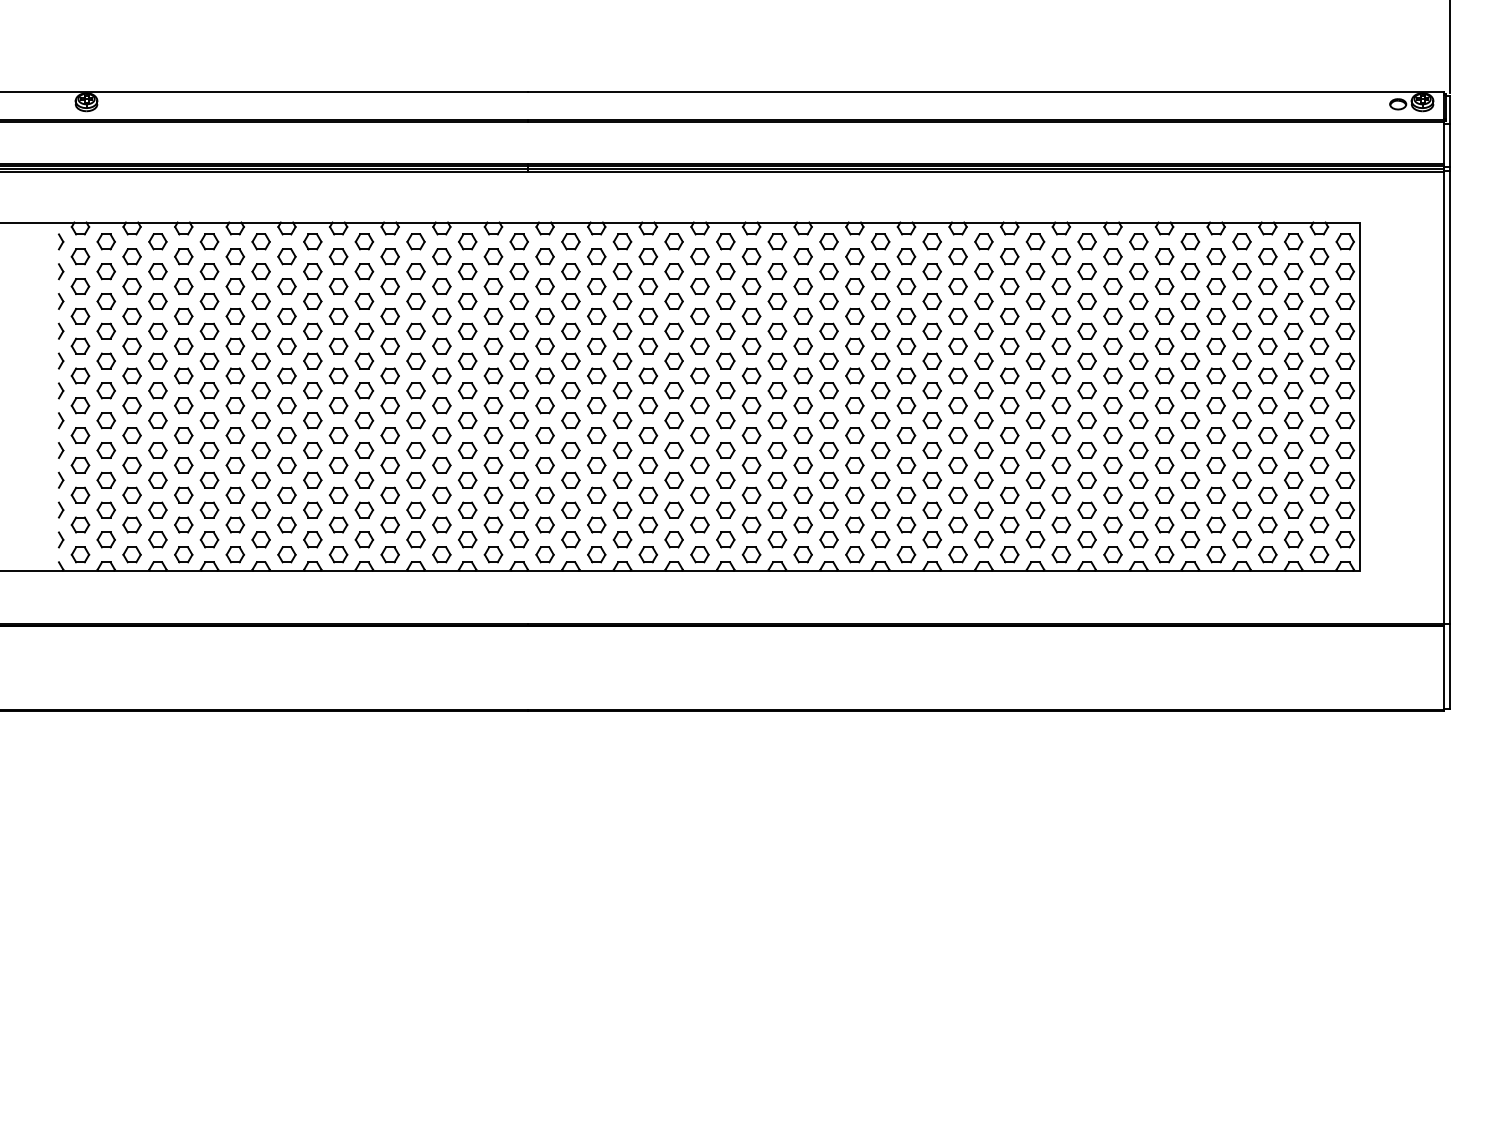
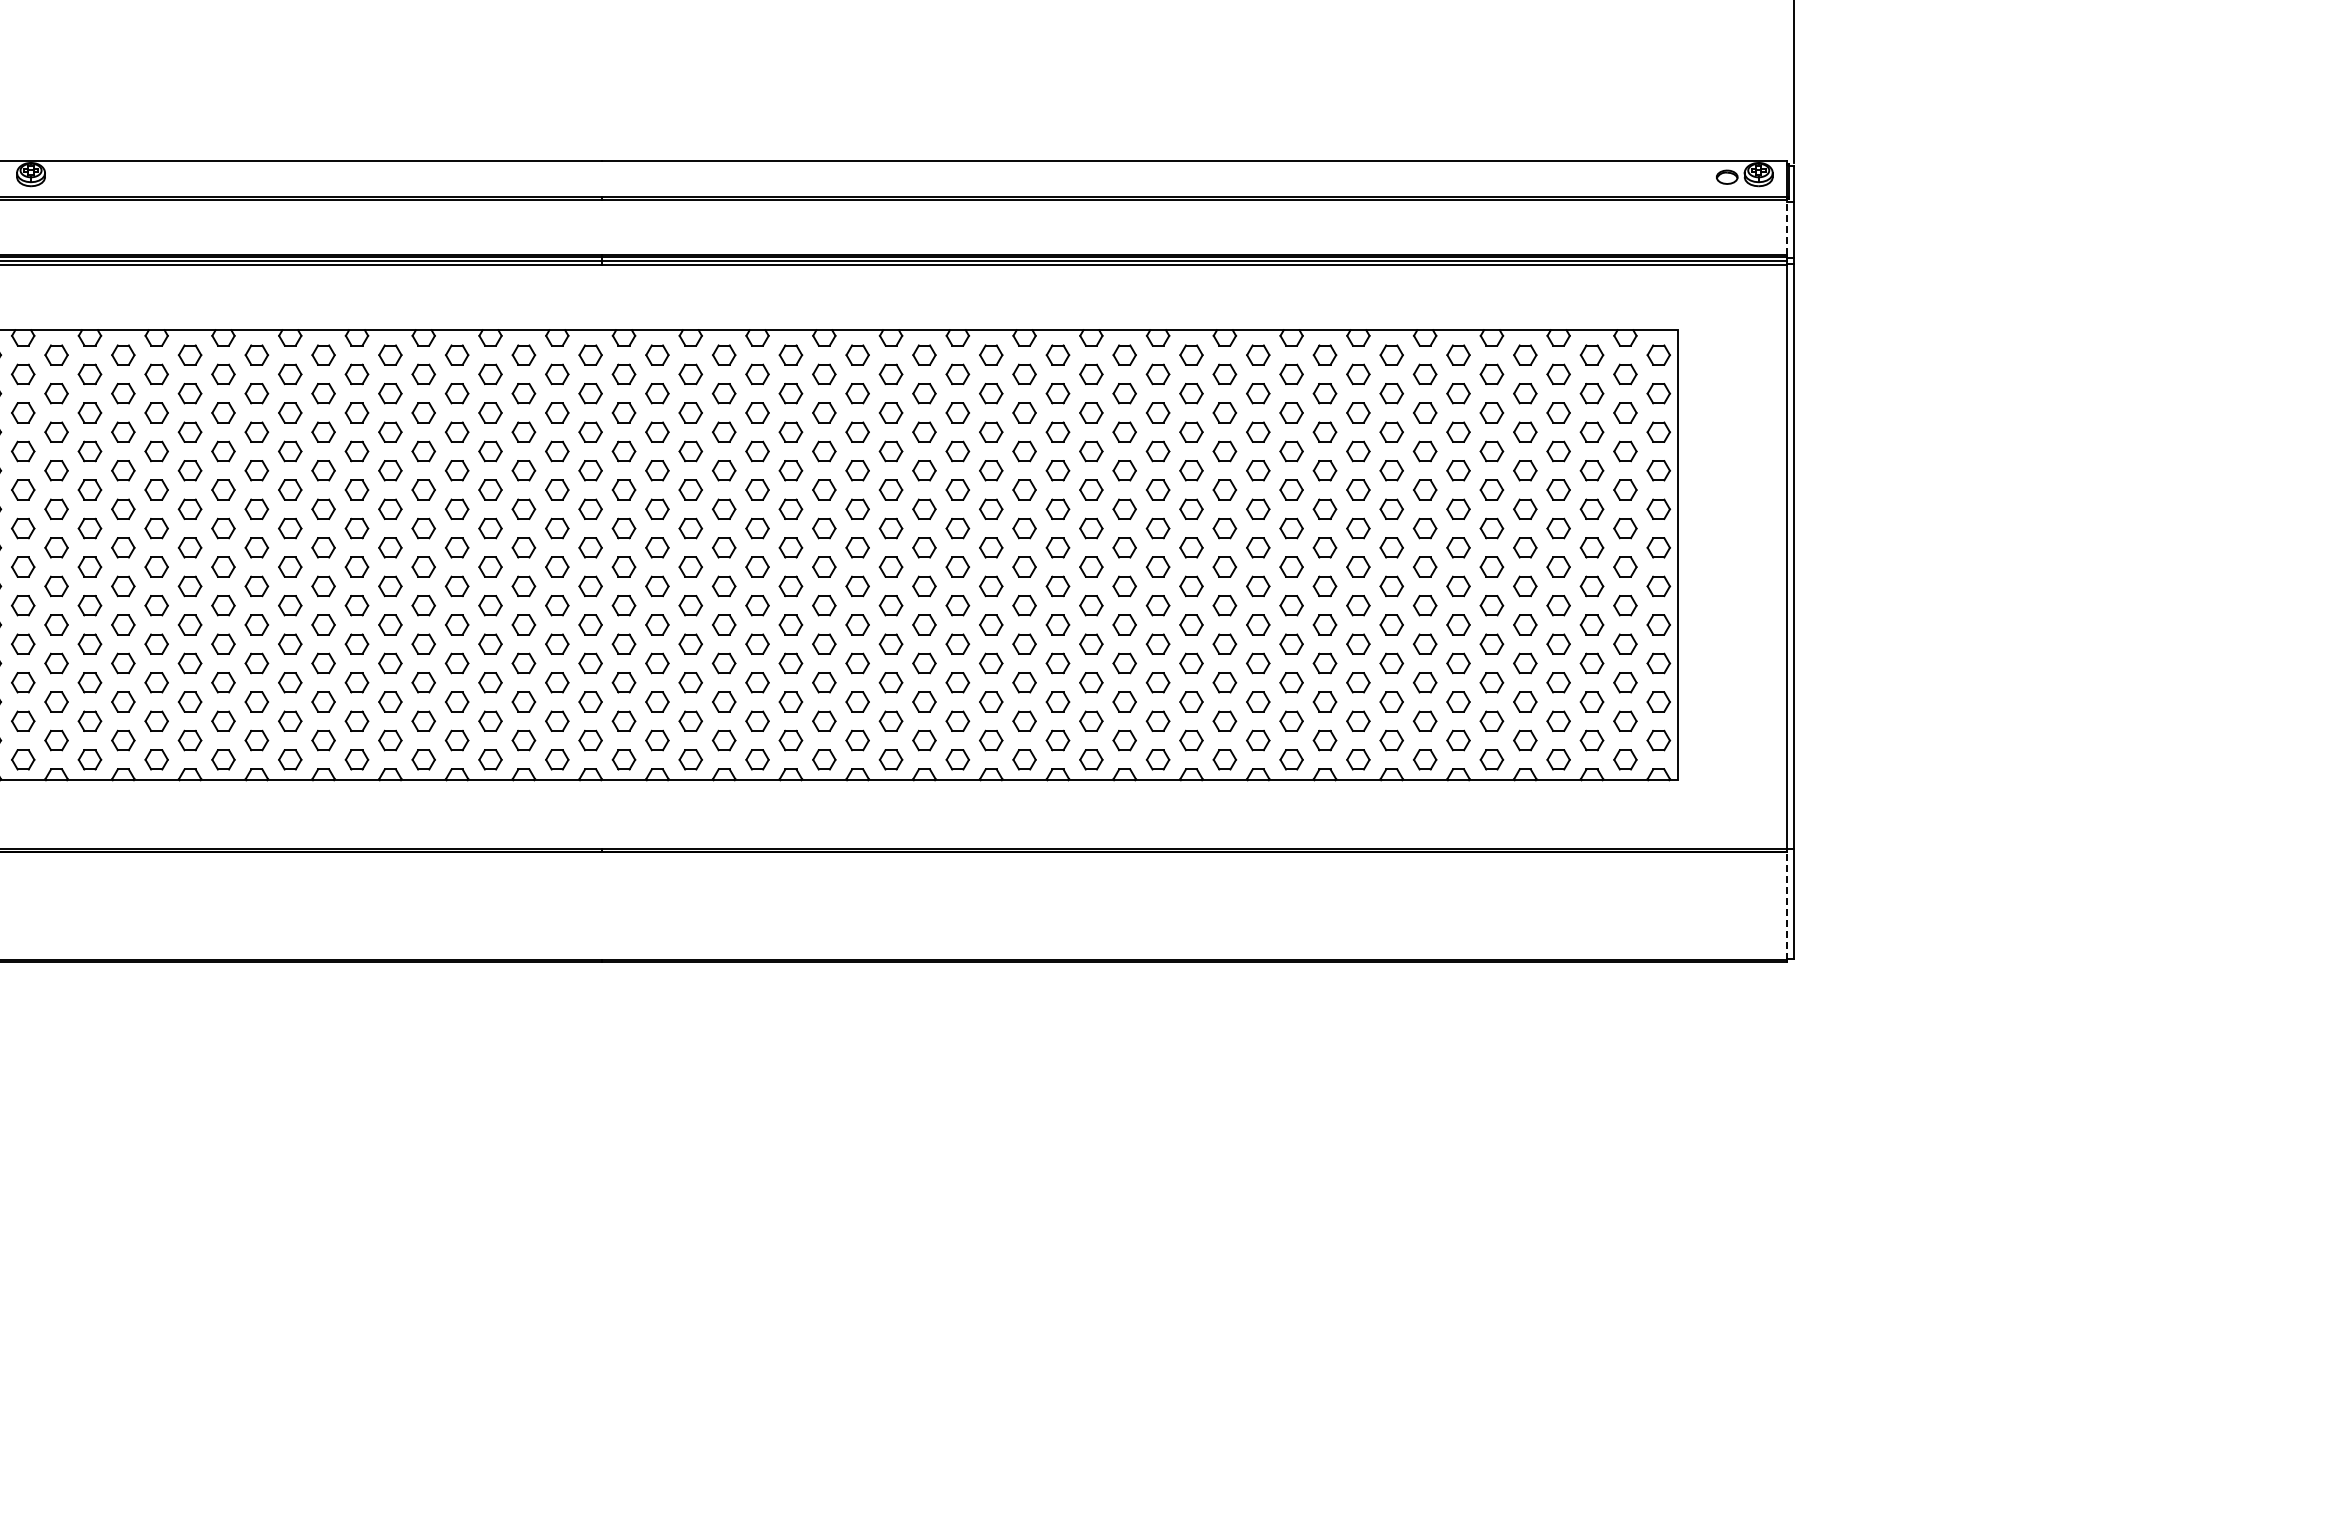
line: (1444, 142) -> (1786, 226), solid -> dashed
line: (1444, 667) -> (1786, 905), solid -> dashed

